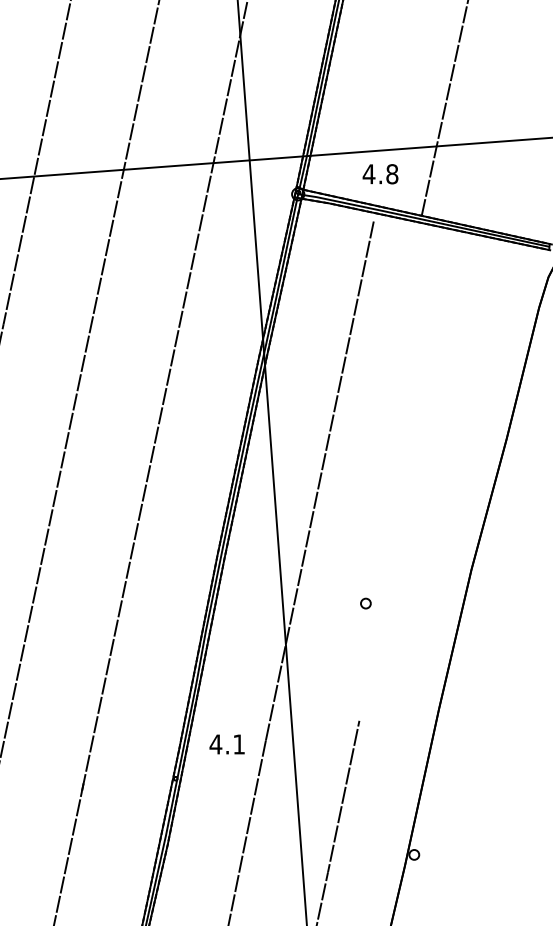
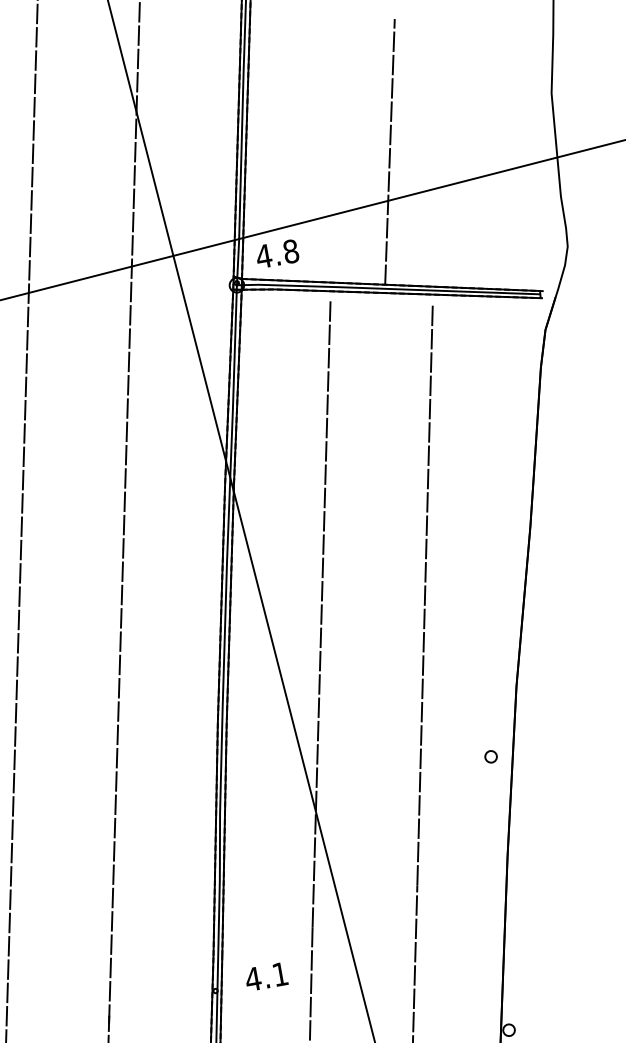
text: (380, 174) -> (277, 254), moved
line: (408, 478) -> (424, 593), added
part: (365, 603) -> (490, 756), moved
text: (226, 744) -> (265, 977), moved

